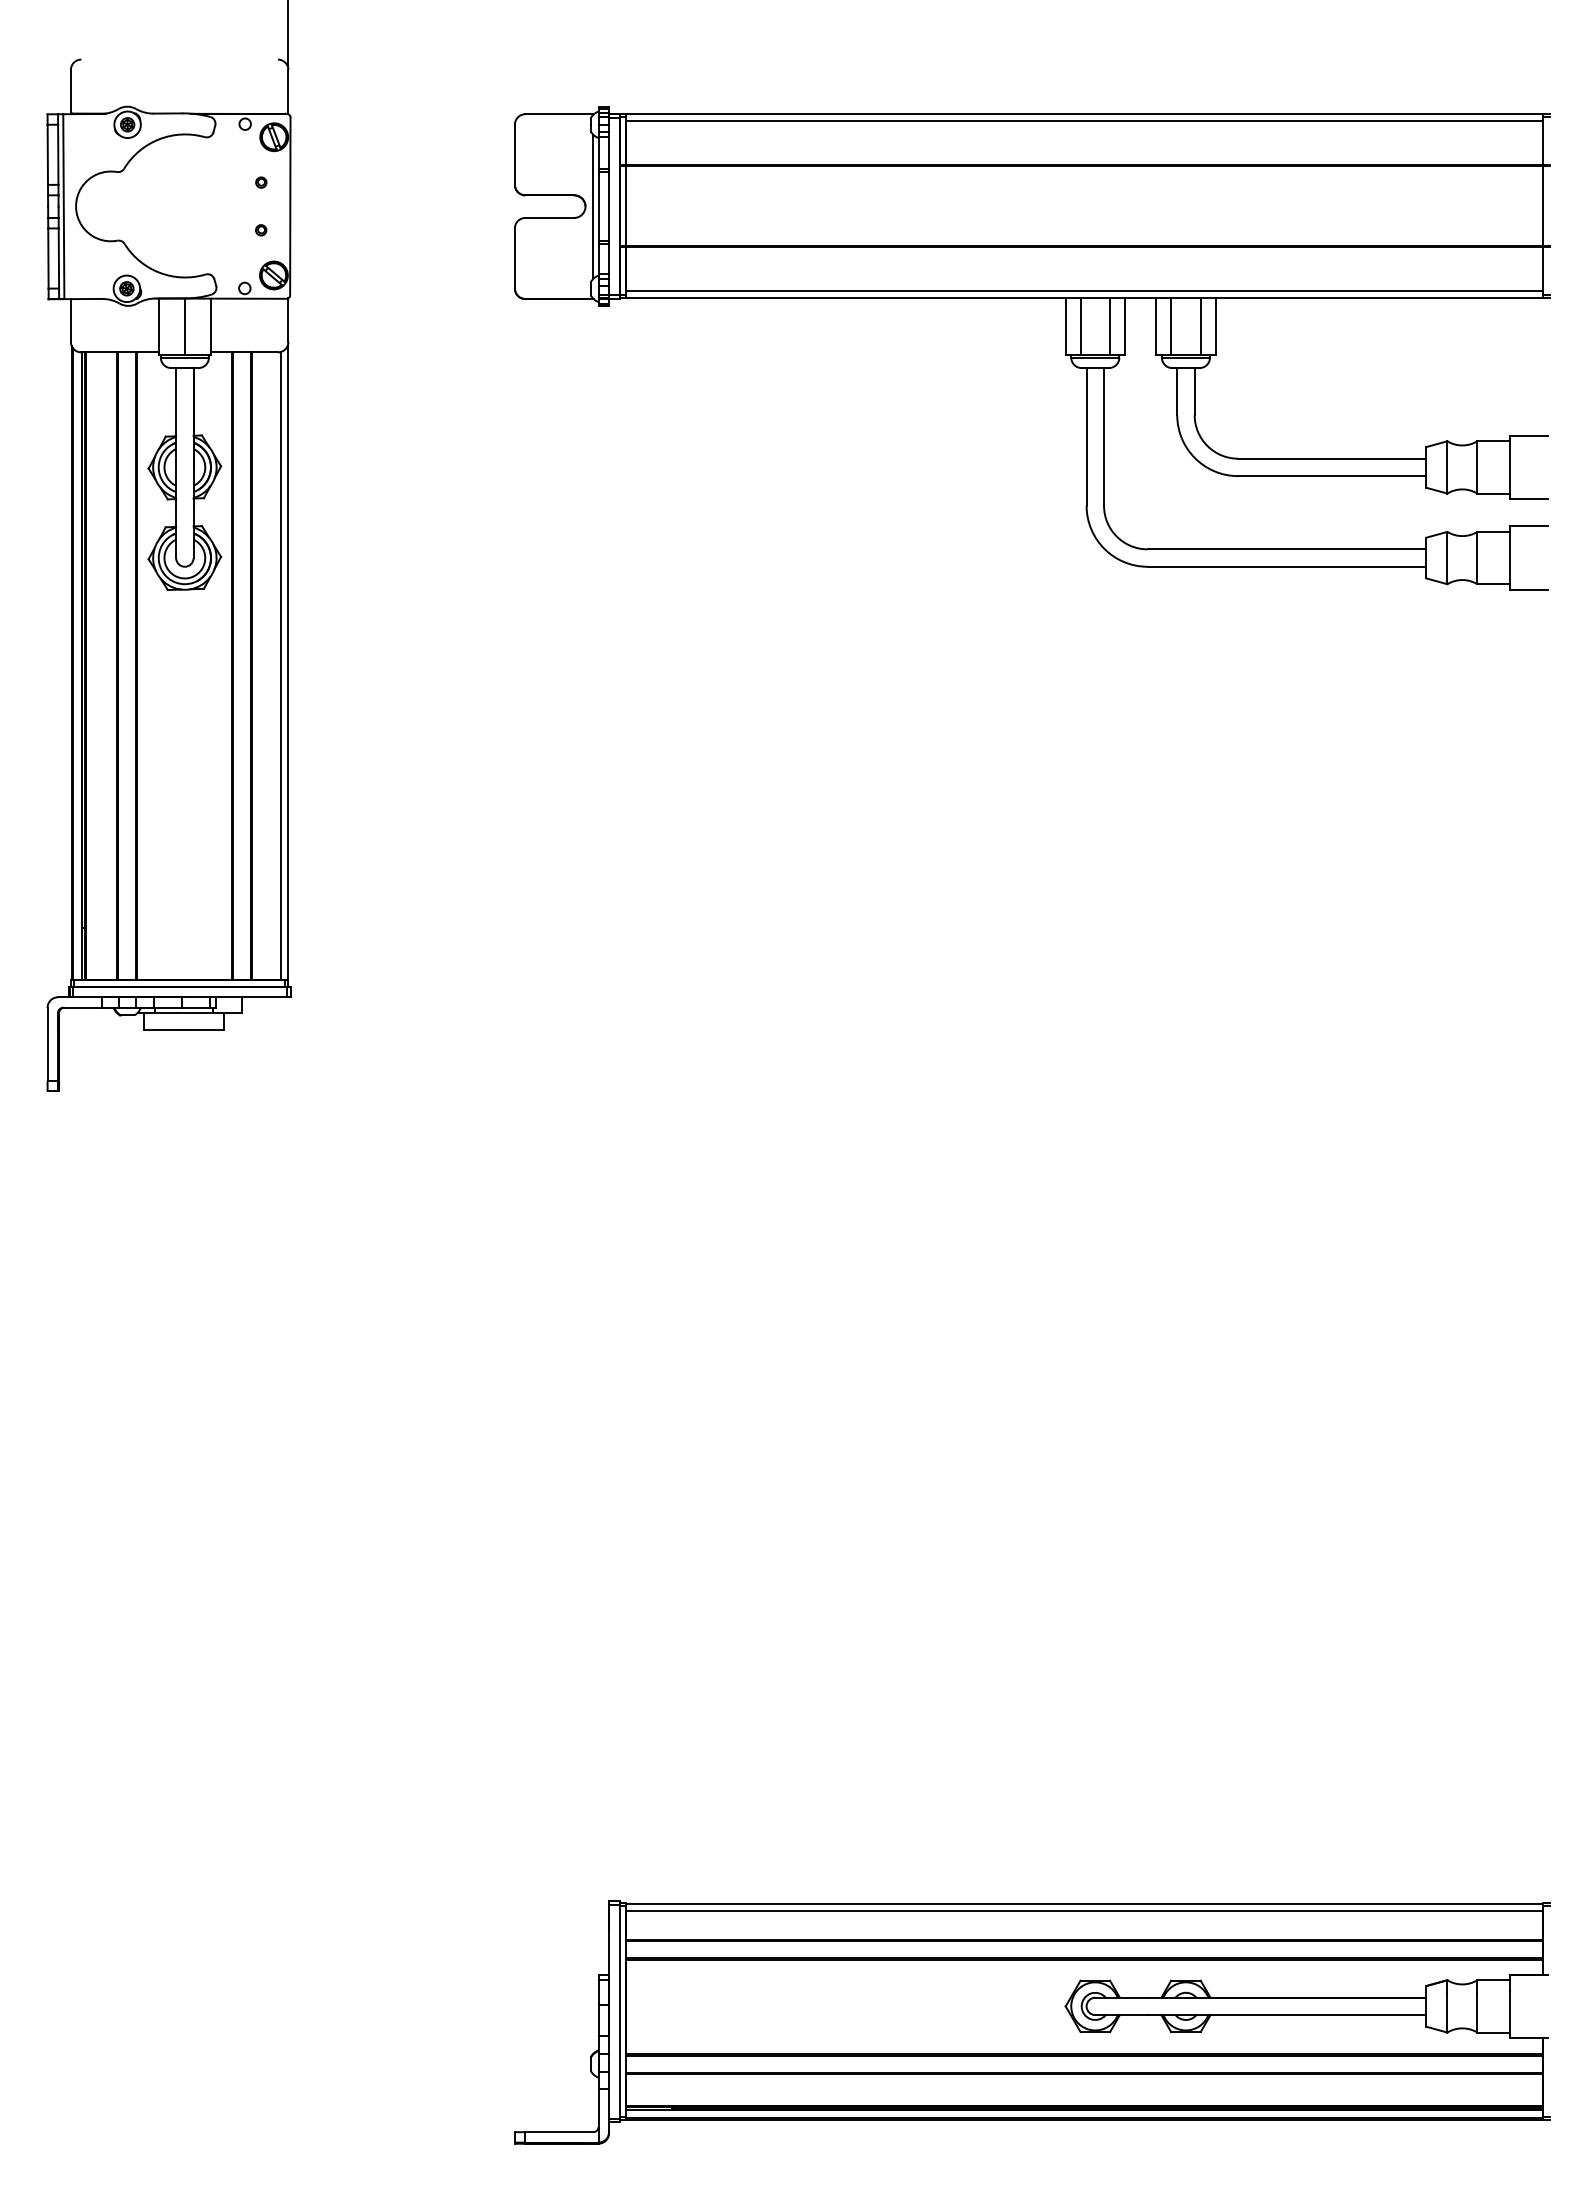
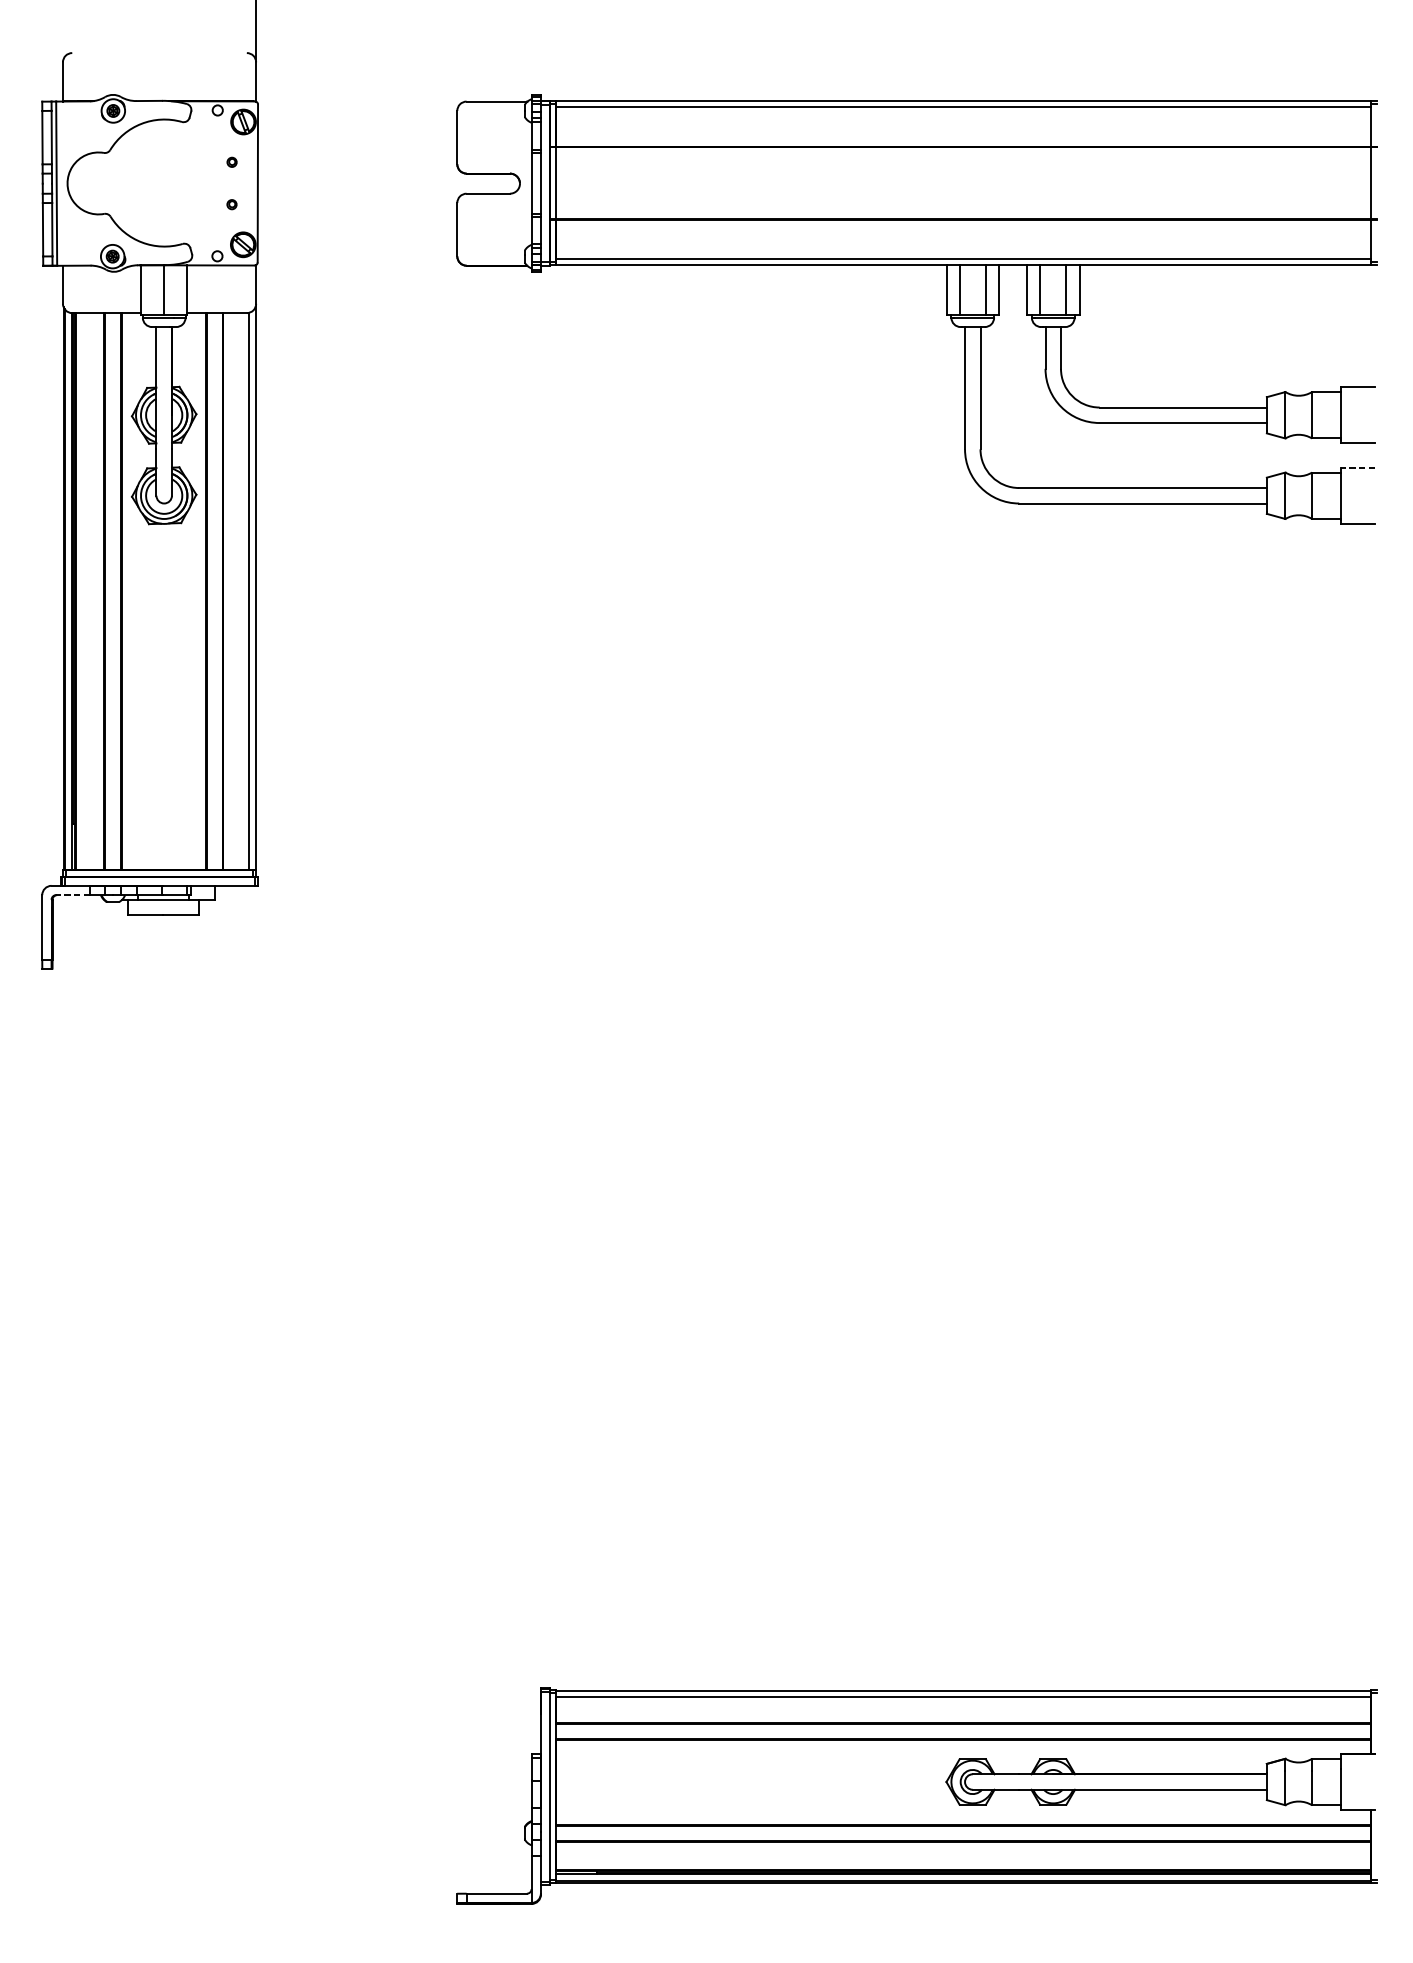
line: (593, 206) -> (527, 183), removed
line: (1528, 526) -> (1357, 467), solid -> dashed
line: (81, 1007) -> (72, 894), solid -> dashed

